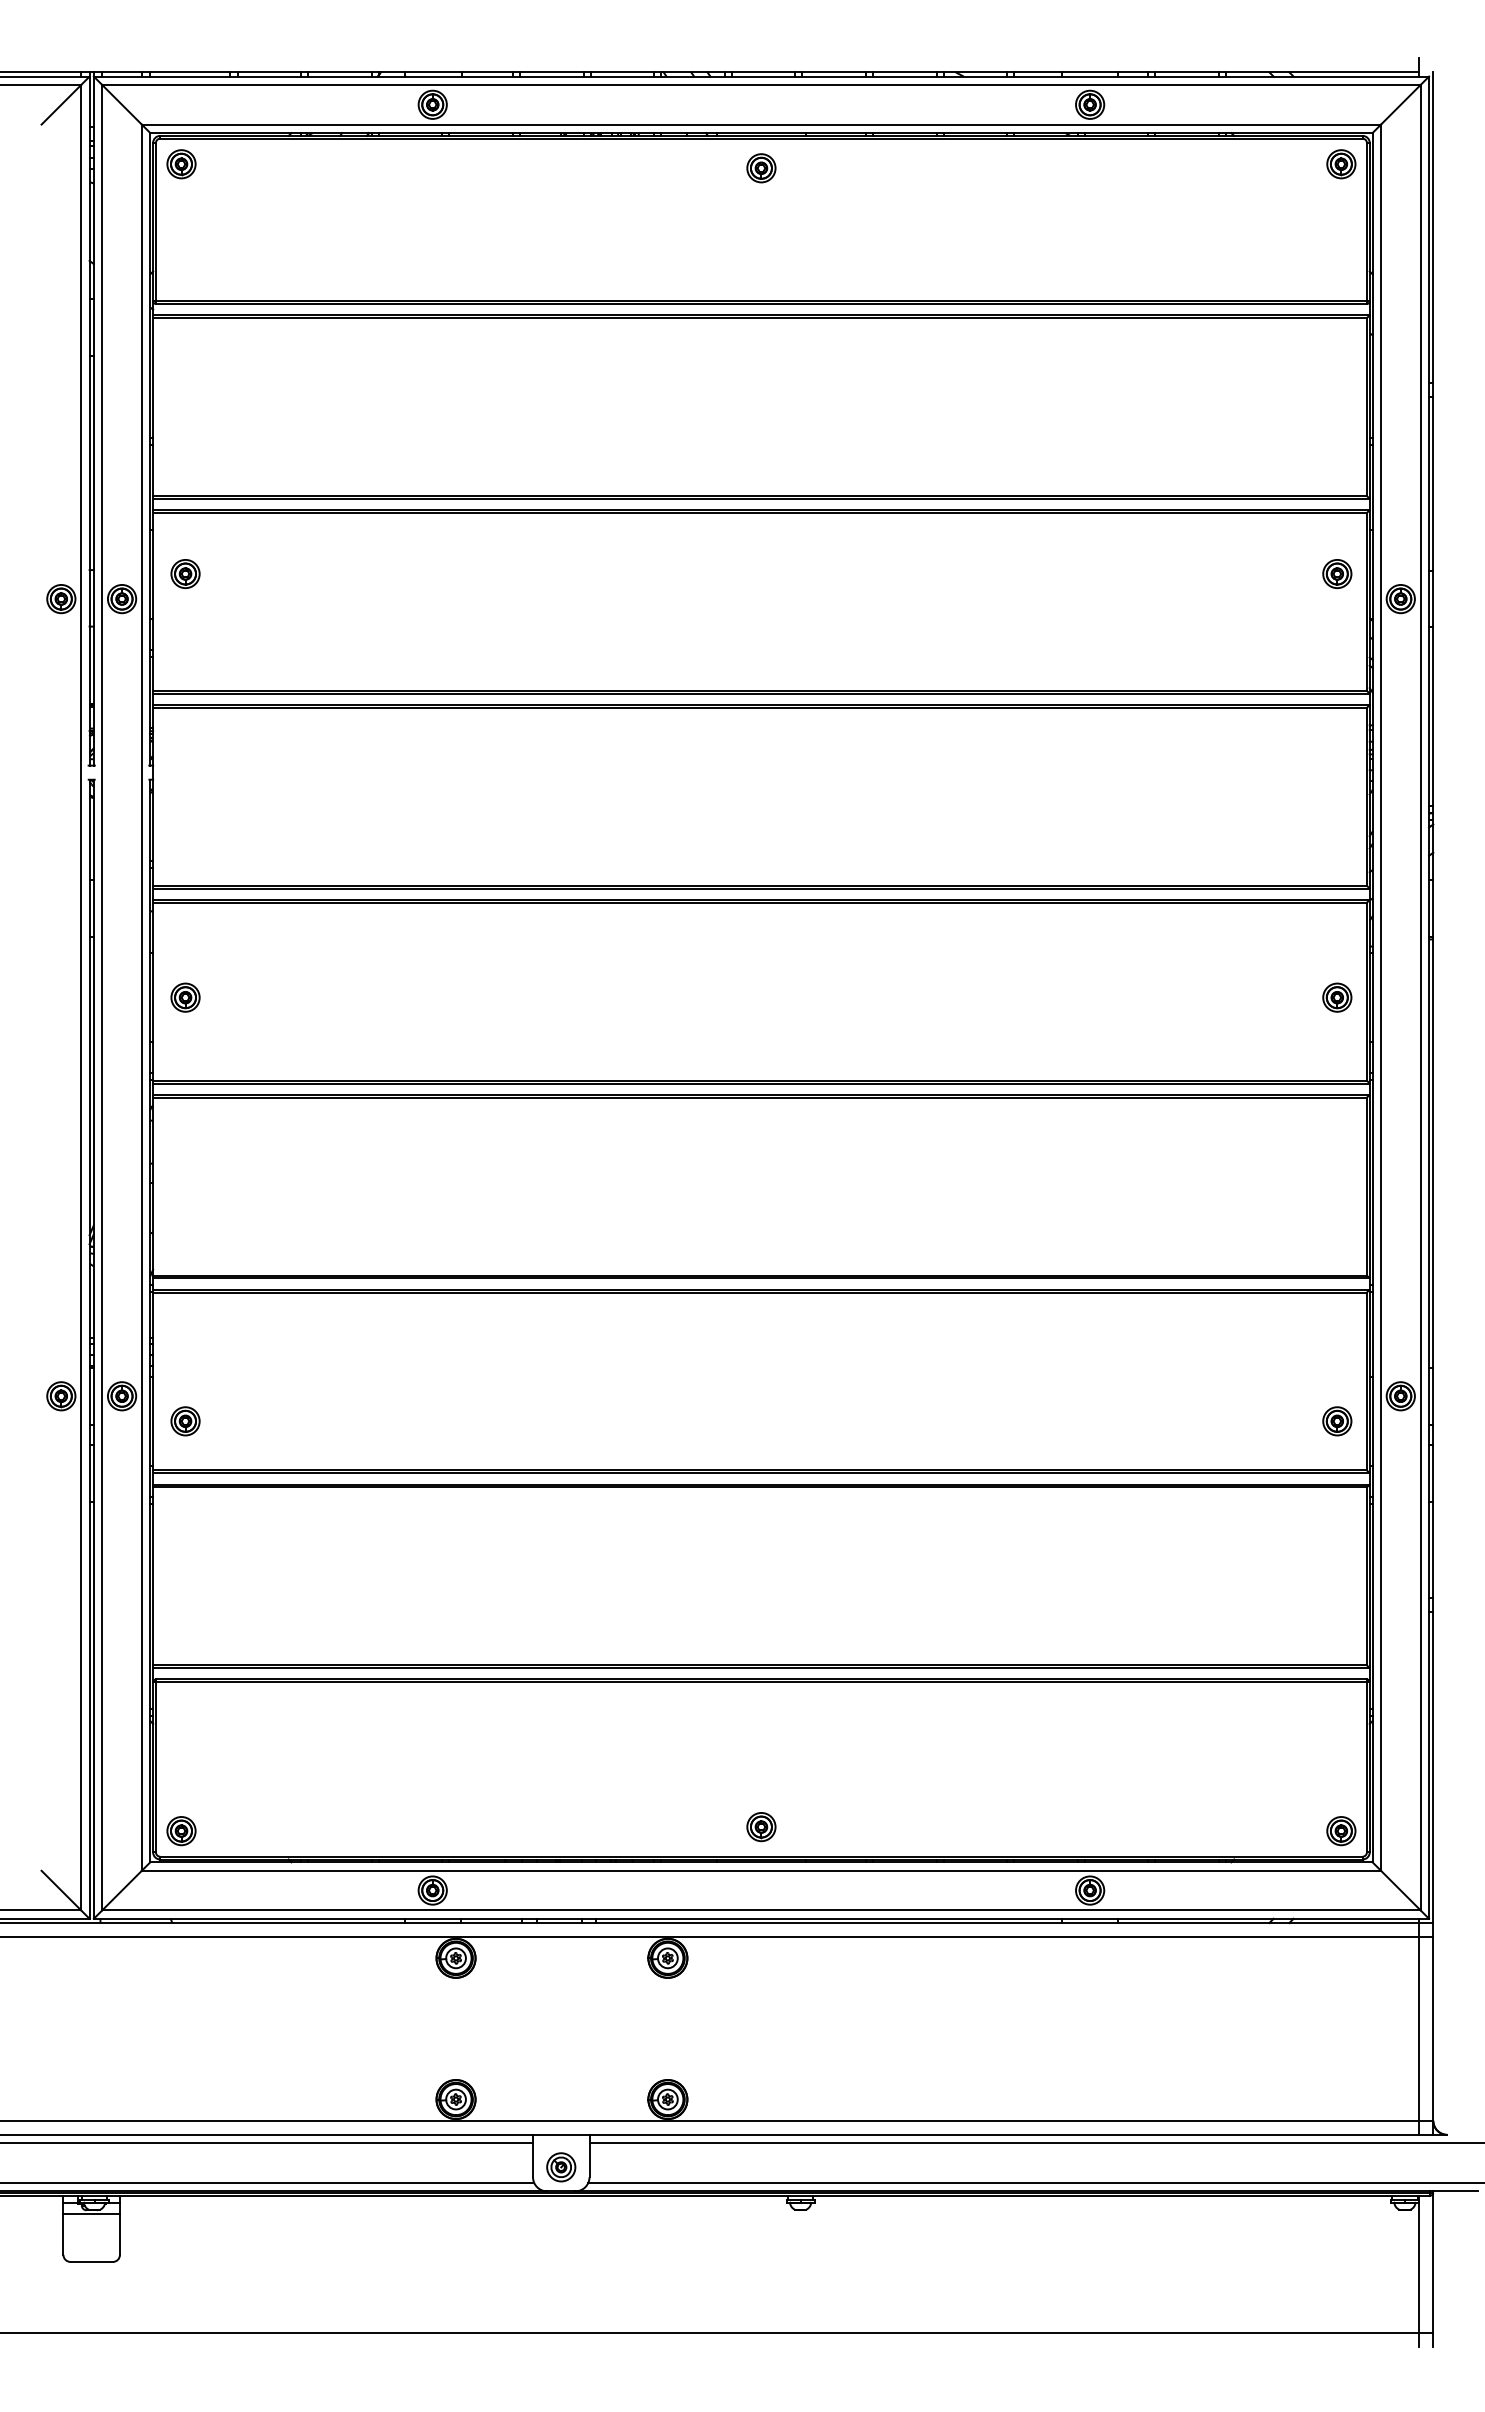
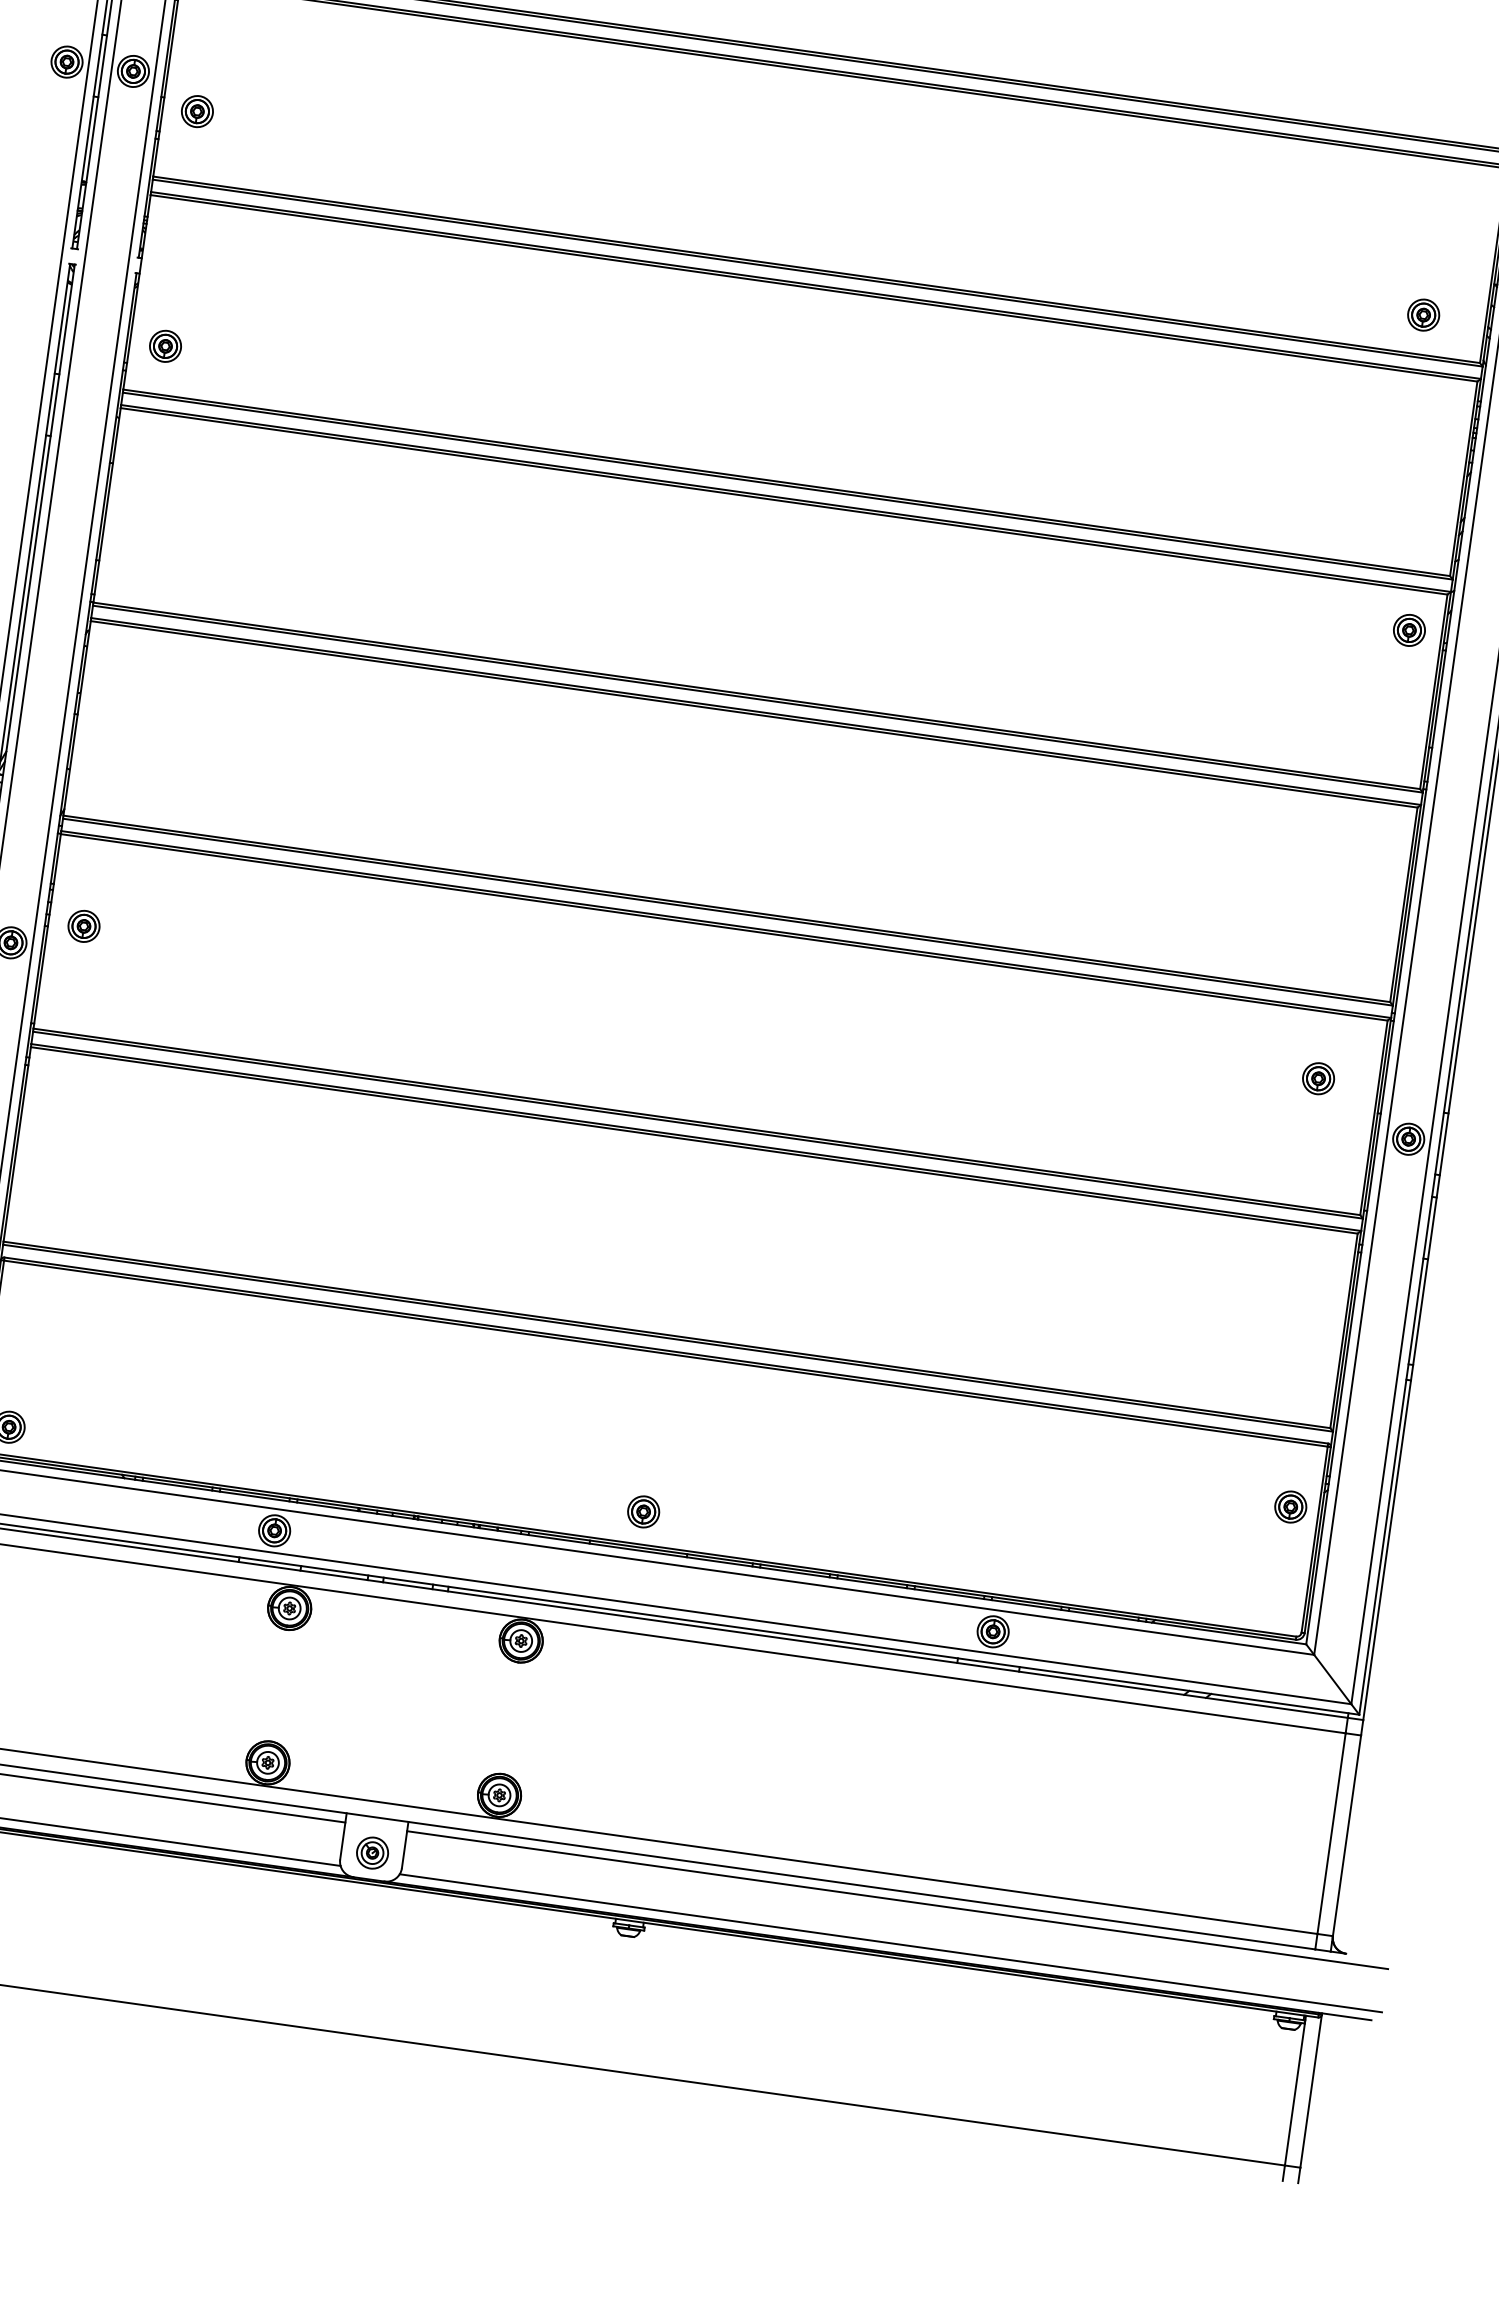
part: (185, 573) -> (197, 111), moved
part: (1337, 573) -> (1423, 314), moved
part: (185, 997) -> (165, 346), moved
part: (1337, 997) -> (1409, 630), moved
part: (185, 1421) -> (83, 926), moved
part: (1337, 1421) -> (1318, 1078), moved
part: (1341, 1831) -> (1290, 1507), moved

